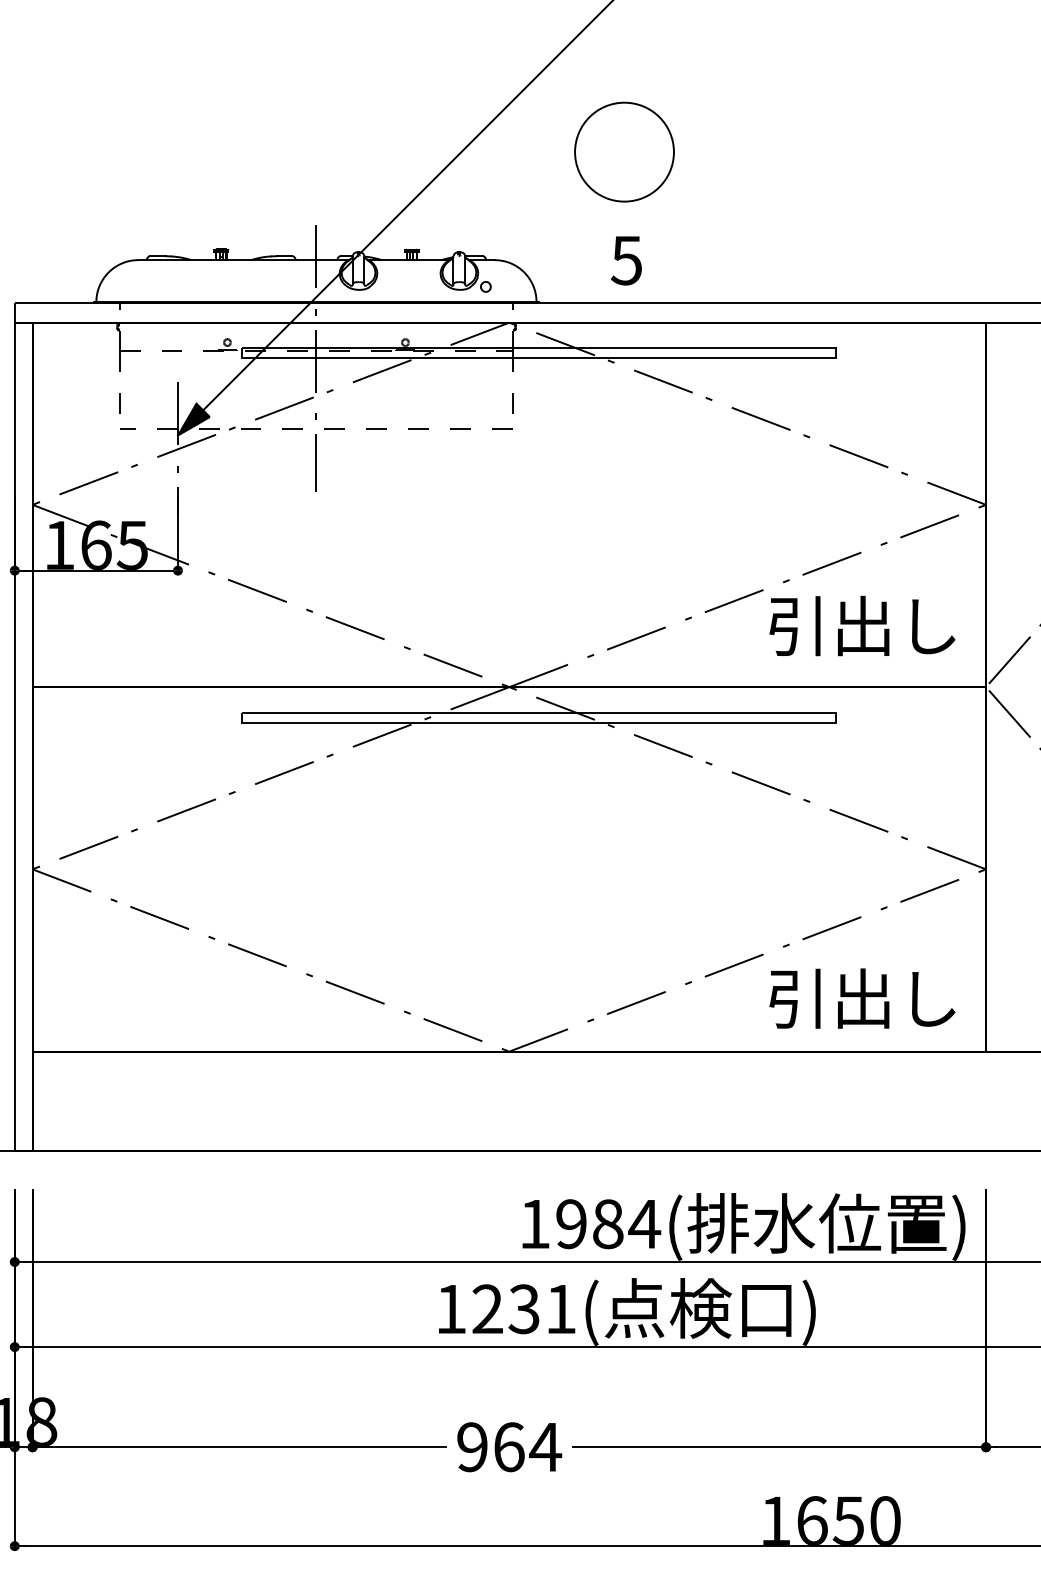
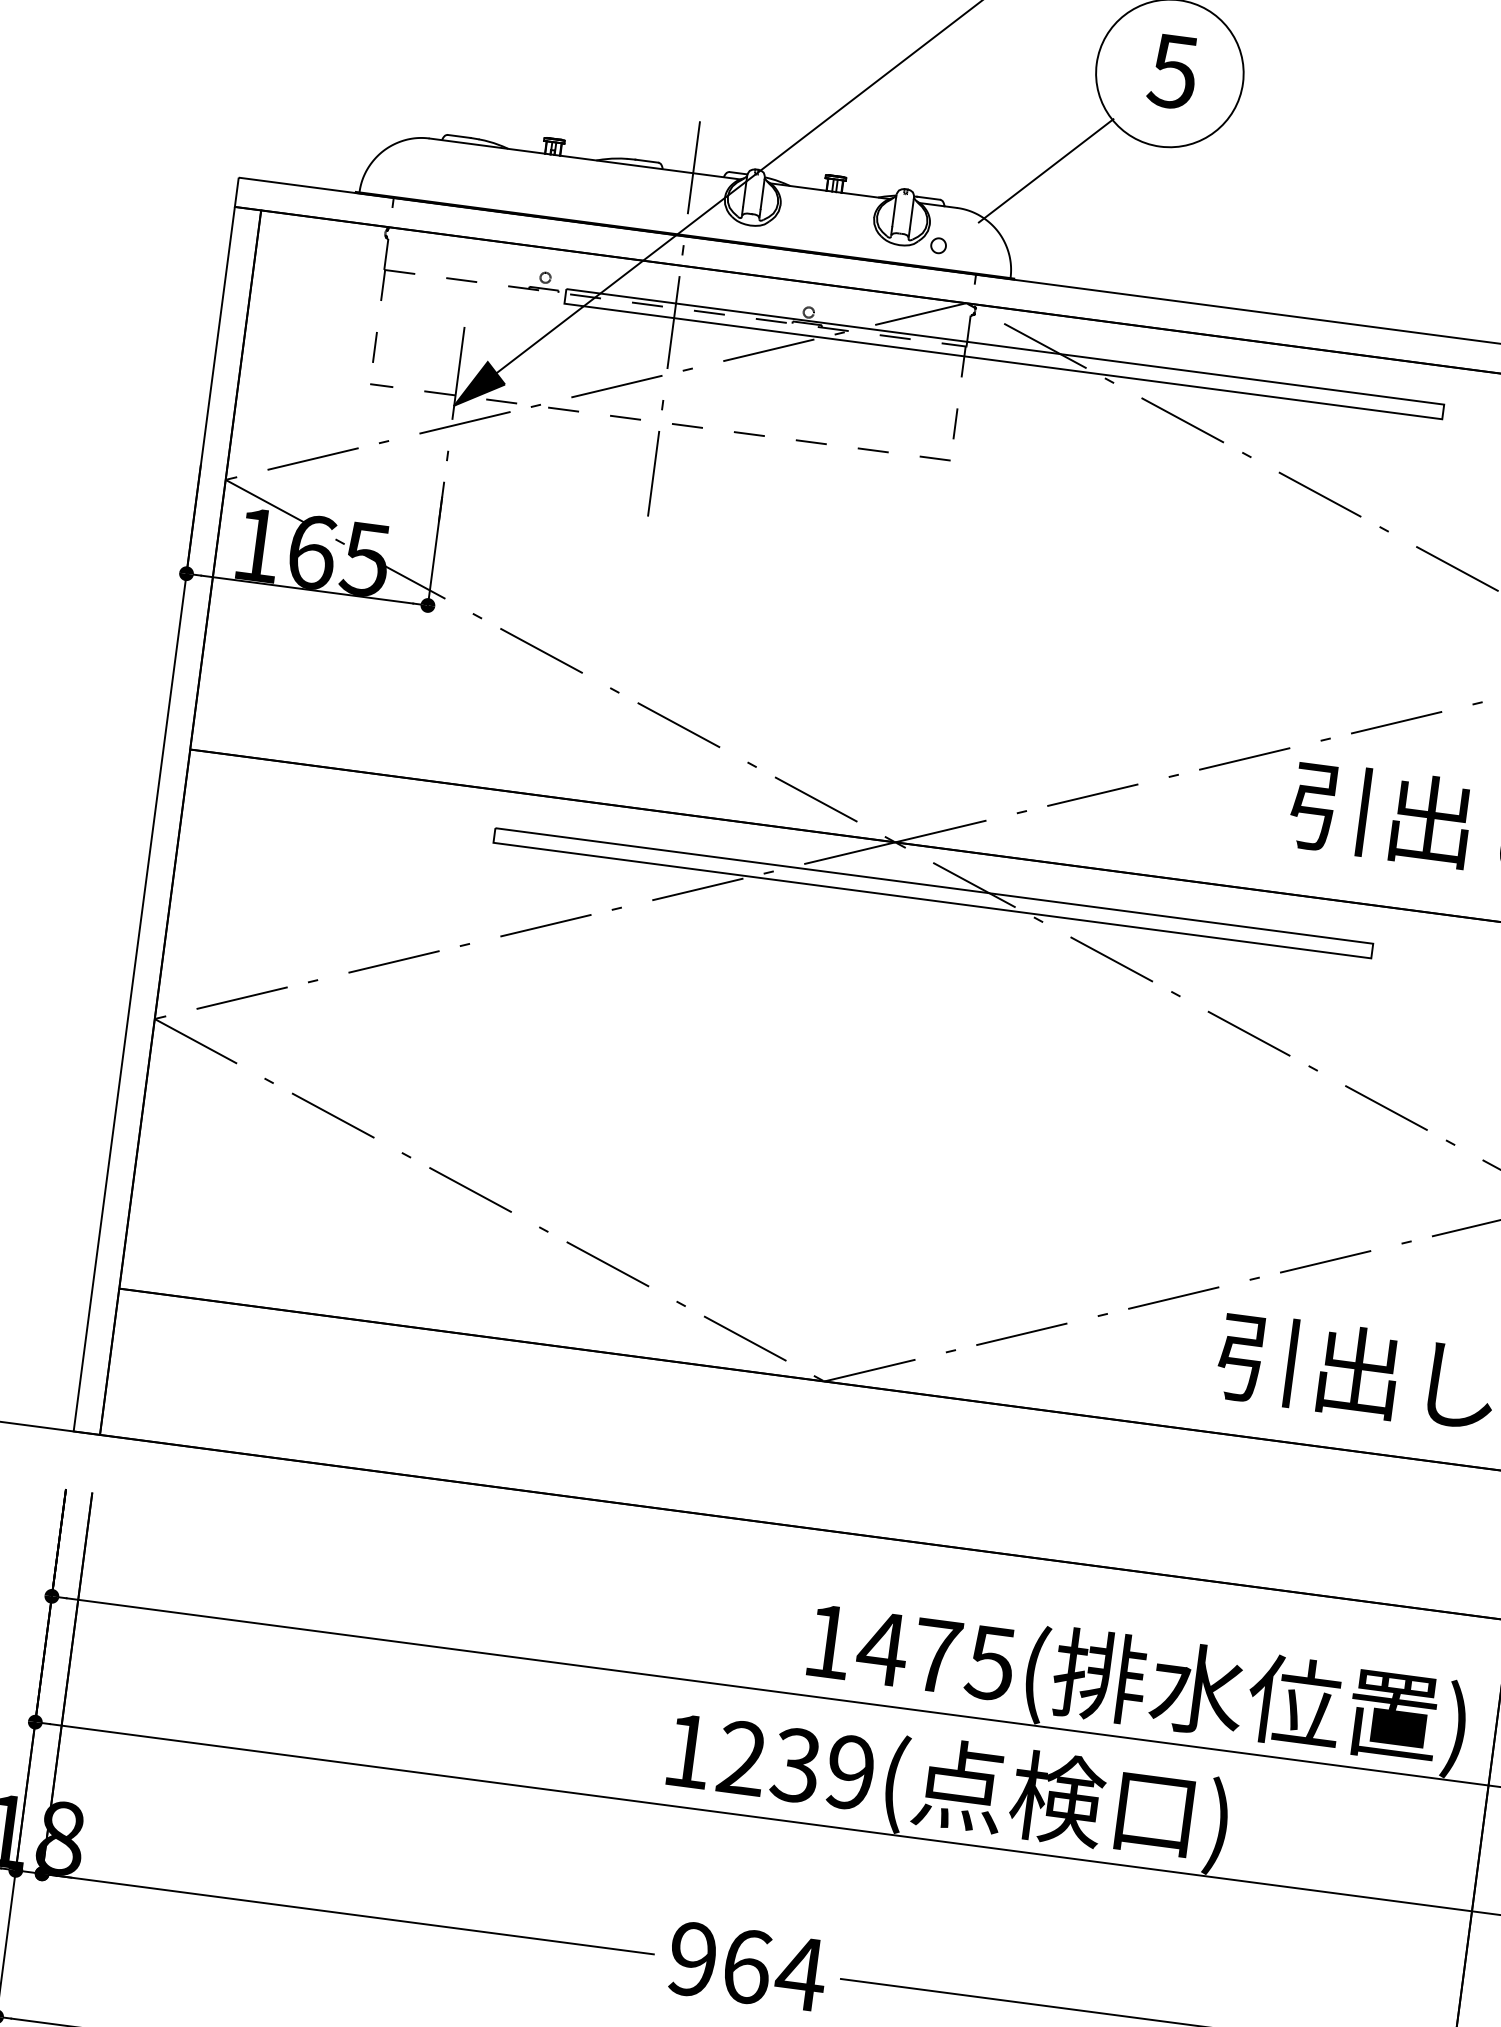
line: (550, 227) -> (1045, 170), added
text: (625, 260) -> (1171, 71), moved
text: (607, 1224) -> (935, 1656), 1984( -> 1475(
text: (560, 1309) -> (849, 1772), 1231( -> 1239(

